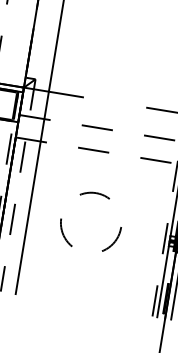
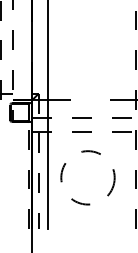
circle: (90, 219) -> (87, 175), size x1.4

